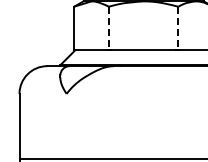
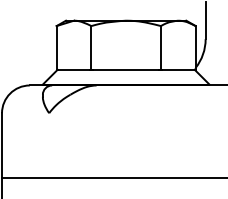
line: (108, 28) -> (91, 47), dashed -> solid
line: (177, 28) -> (160, 47), dashed -> solid

